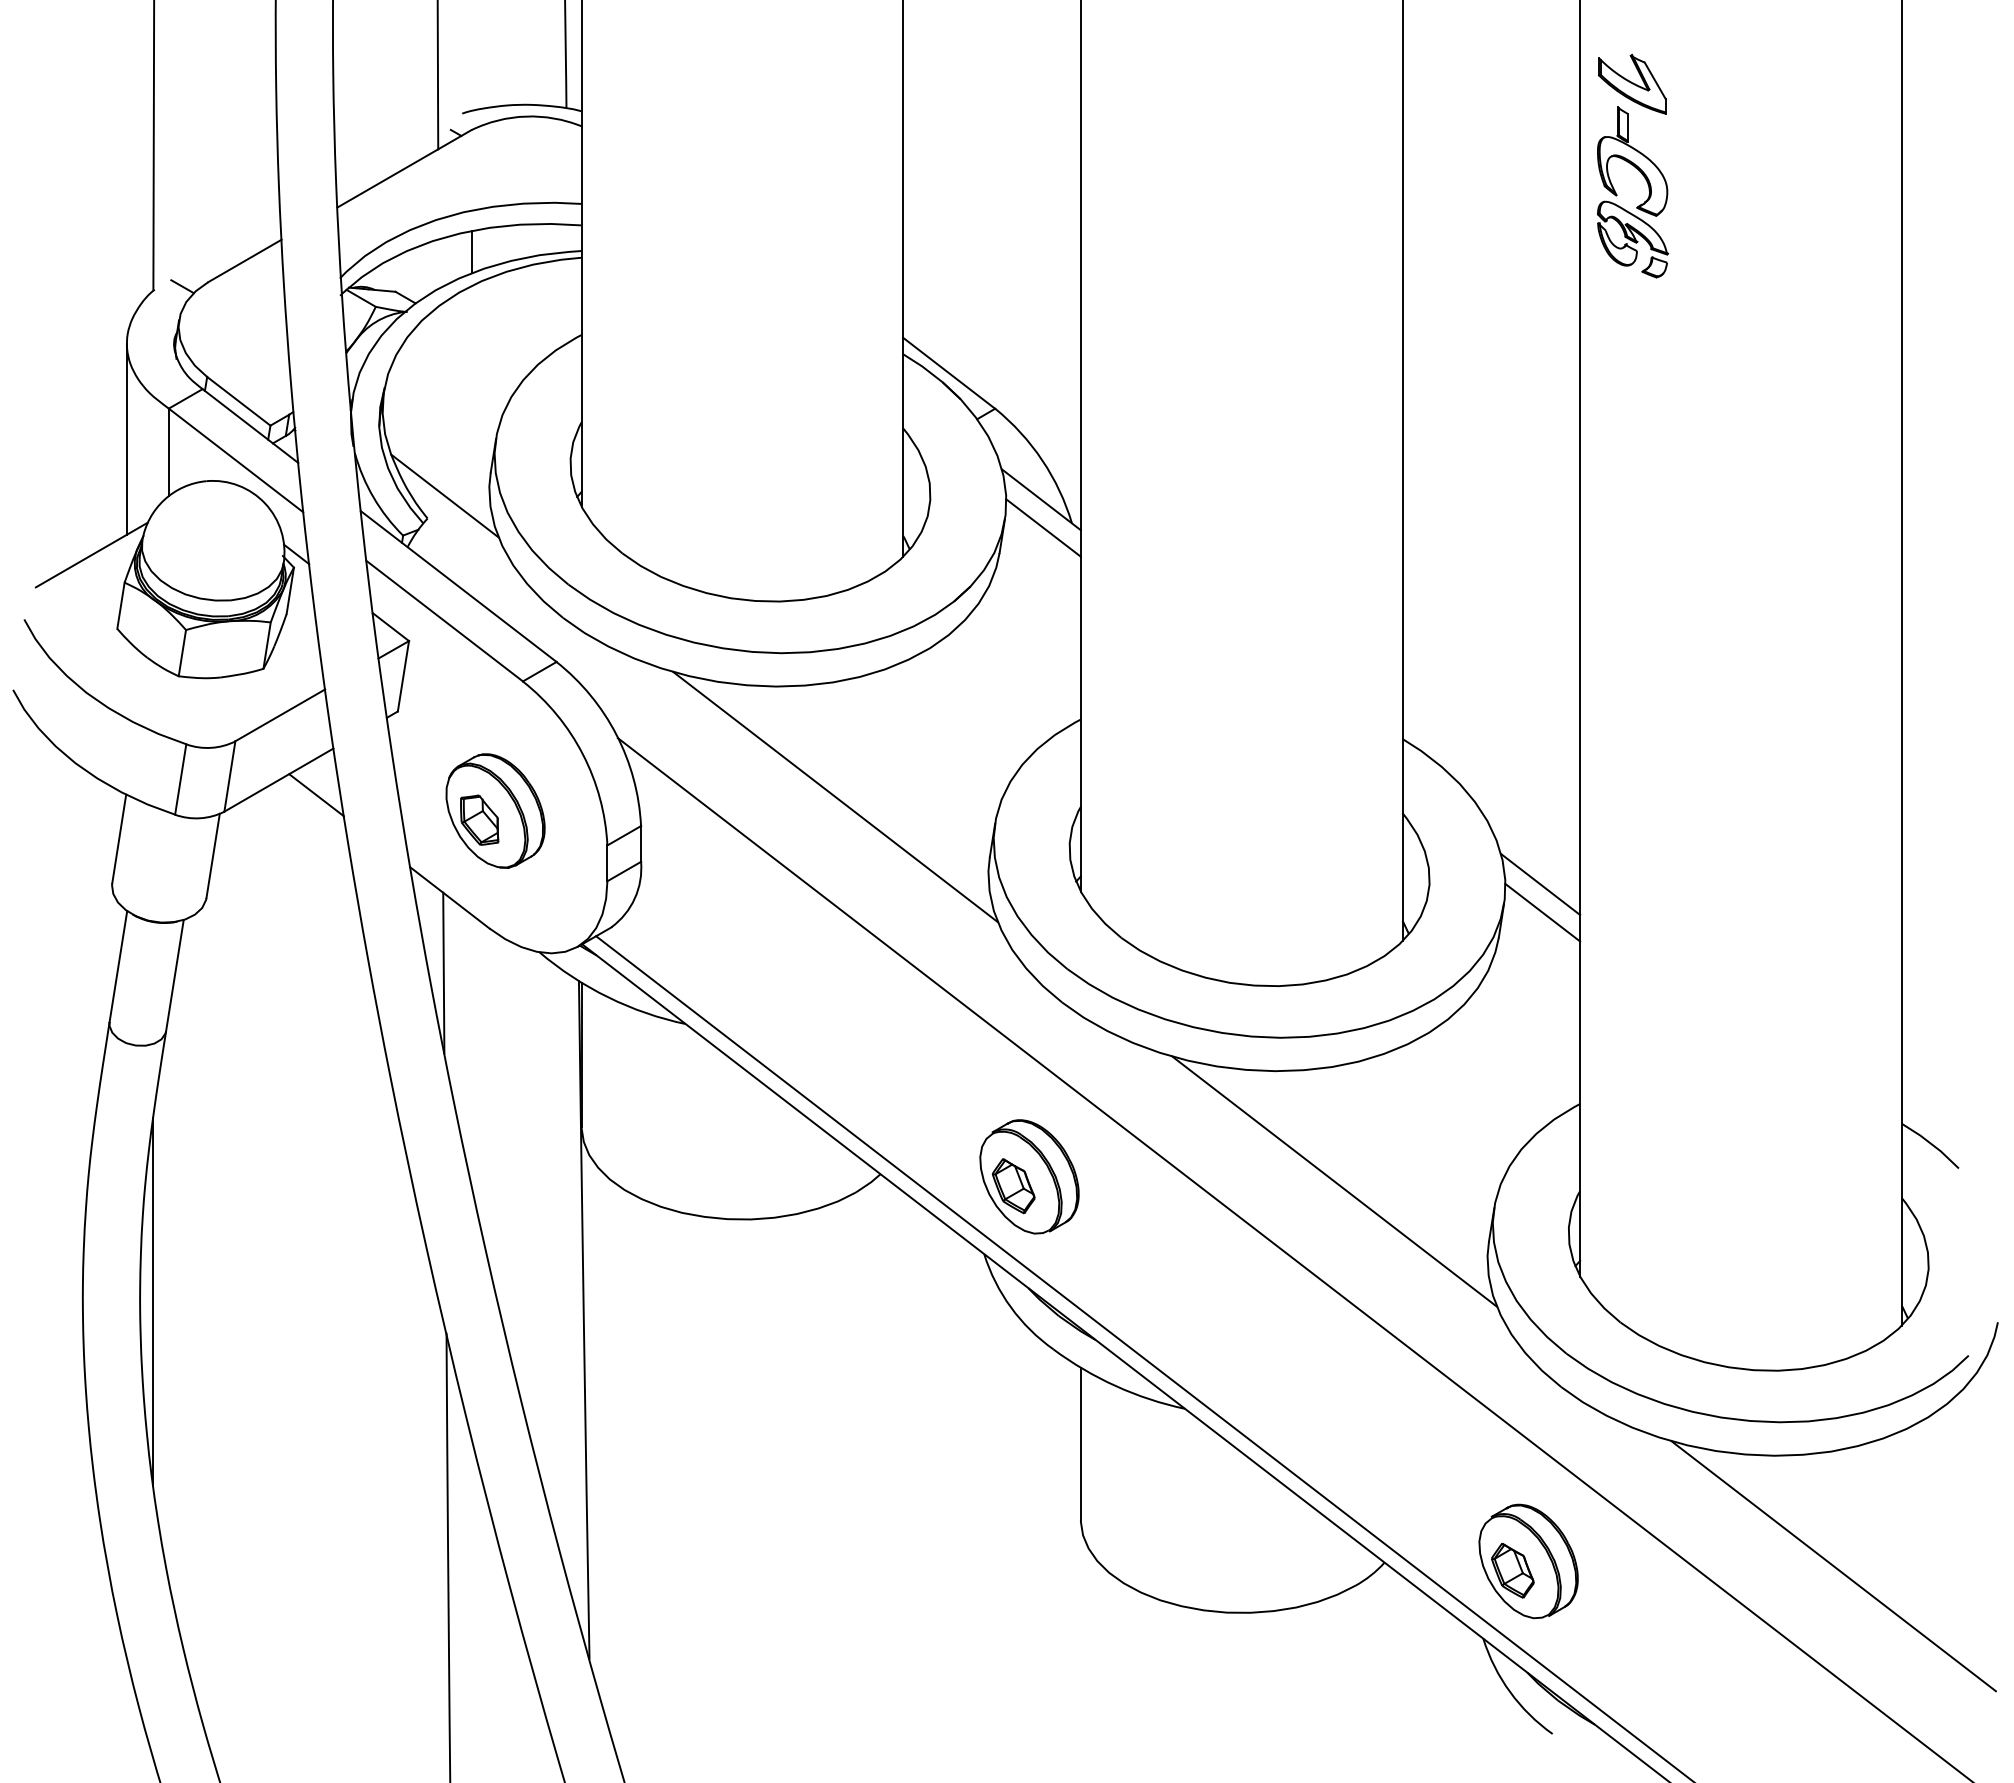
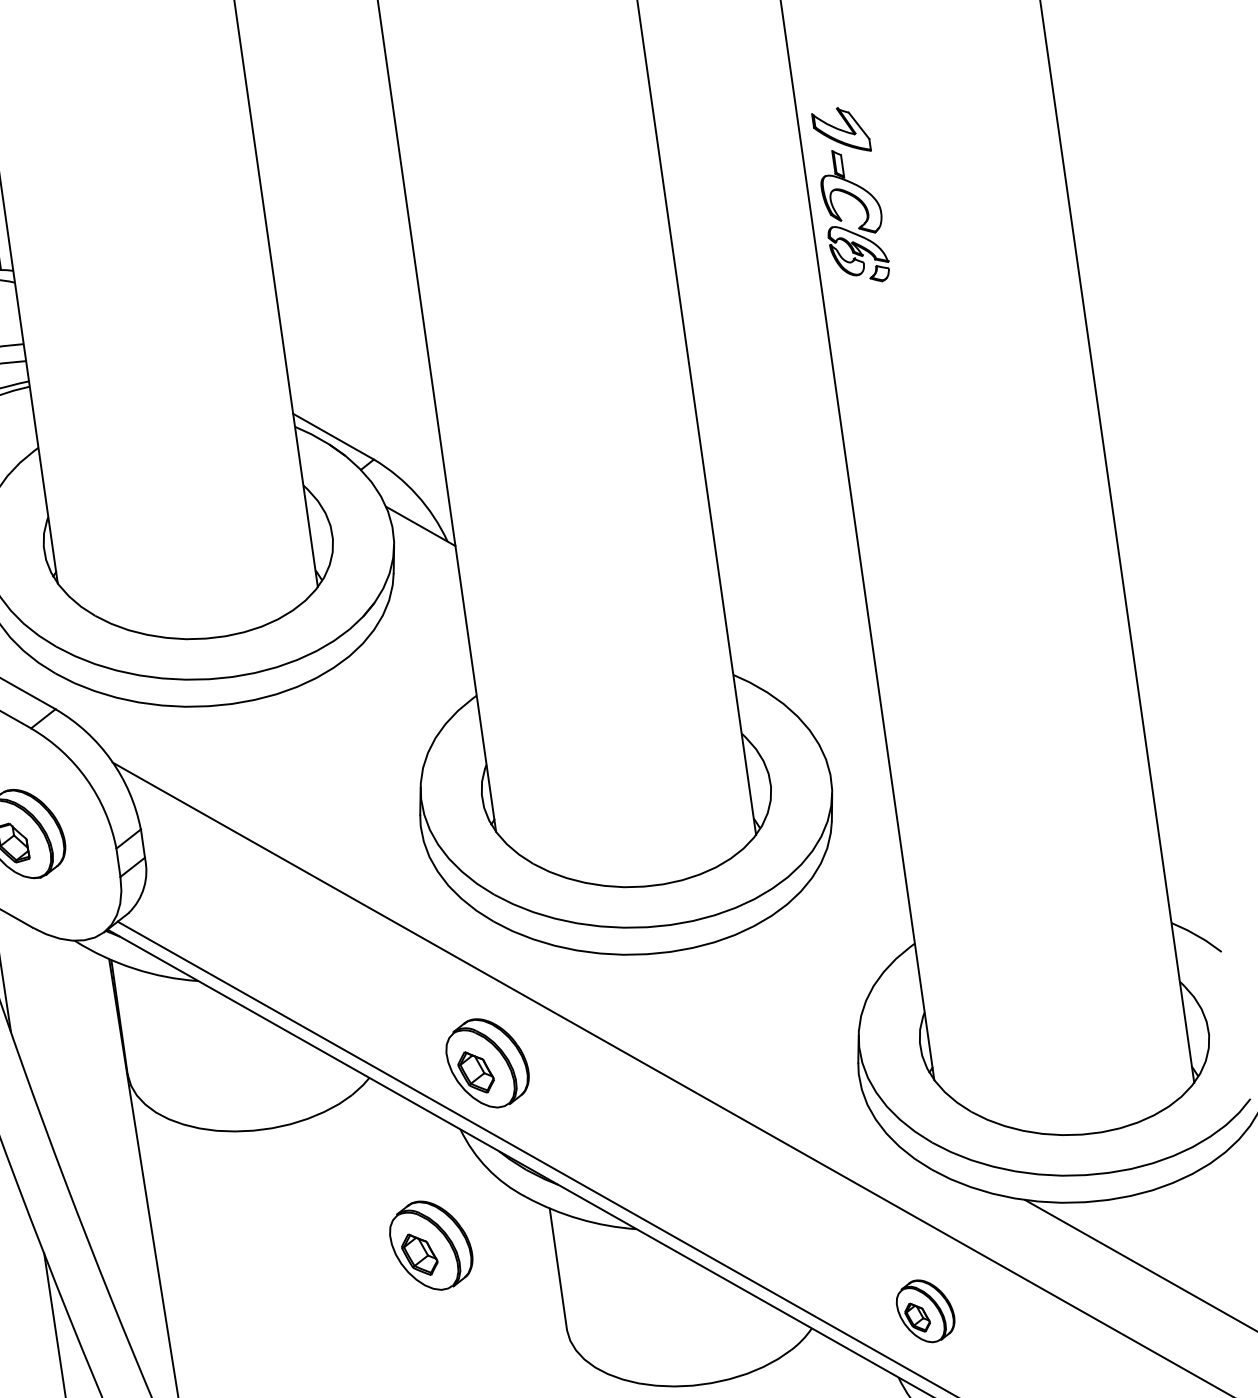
line: (1043, 527) -> (425, 548), removed
line: (835, 796) -> (291, 784), removed
line: (1540, 884) -> (858, 774), removed
line: (1542, 912) -> (863, 796), removed
line: (1334, 1181) -> (729, 1032), removed
part: (927, 1392) -> (431, 1245), added
part: (1528, 1561) -> (925, 1311), size x0.7

